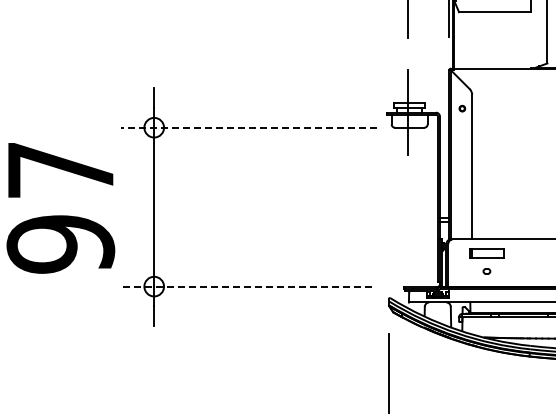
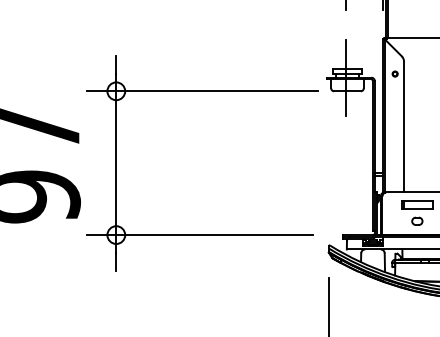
line: (249, 127) -> (202, 91), dashed -> solid
part: (486, 271) -> (417, 221), size x1.67
line: (246, 286) -> (199, 234), dashed -> solid

